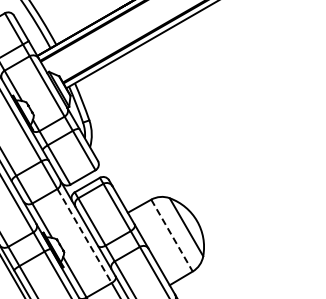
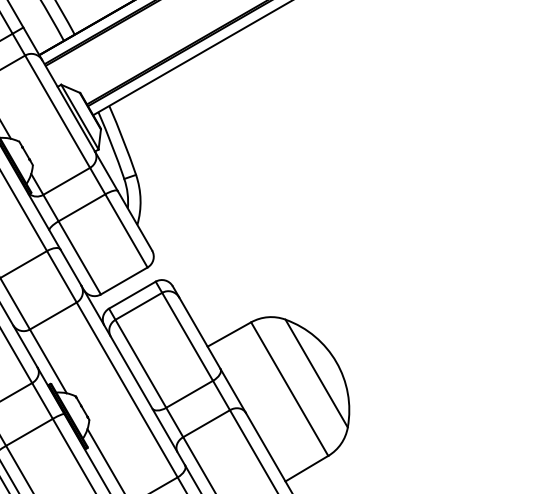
line: (84, 236) -> (127, 390), dashed -> solid
line: (172, 236) -> (290, 390), dashed -> solid

